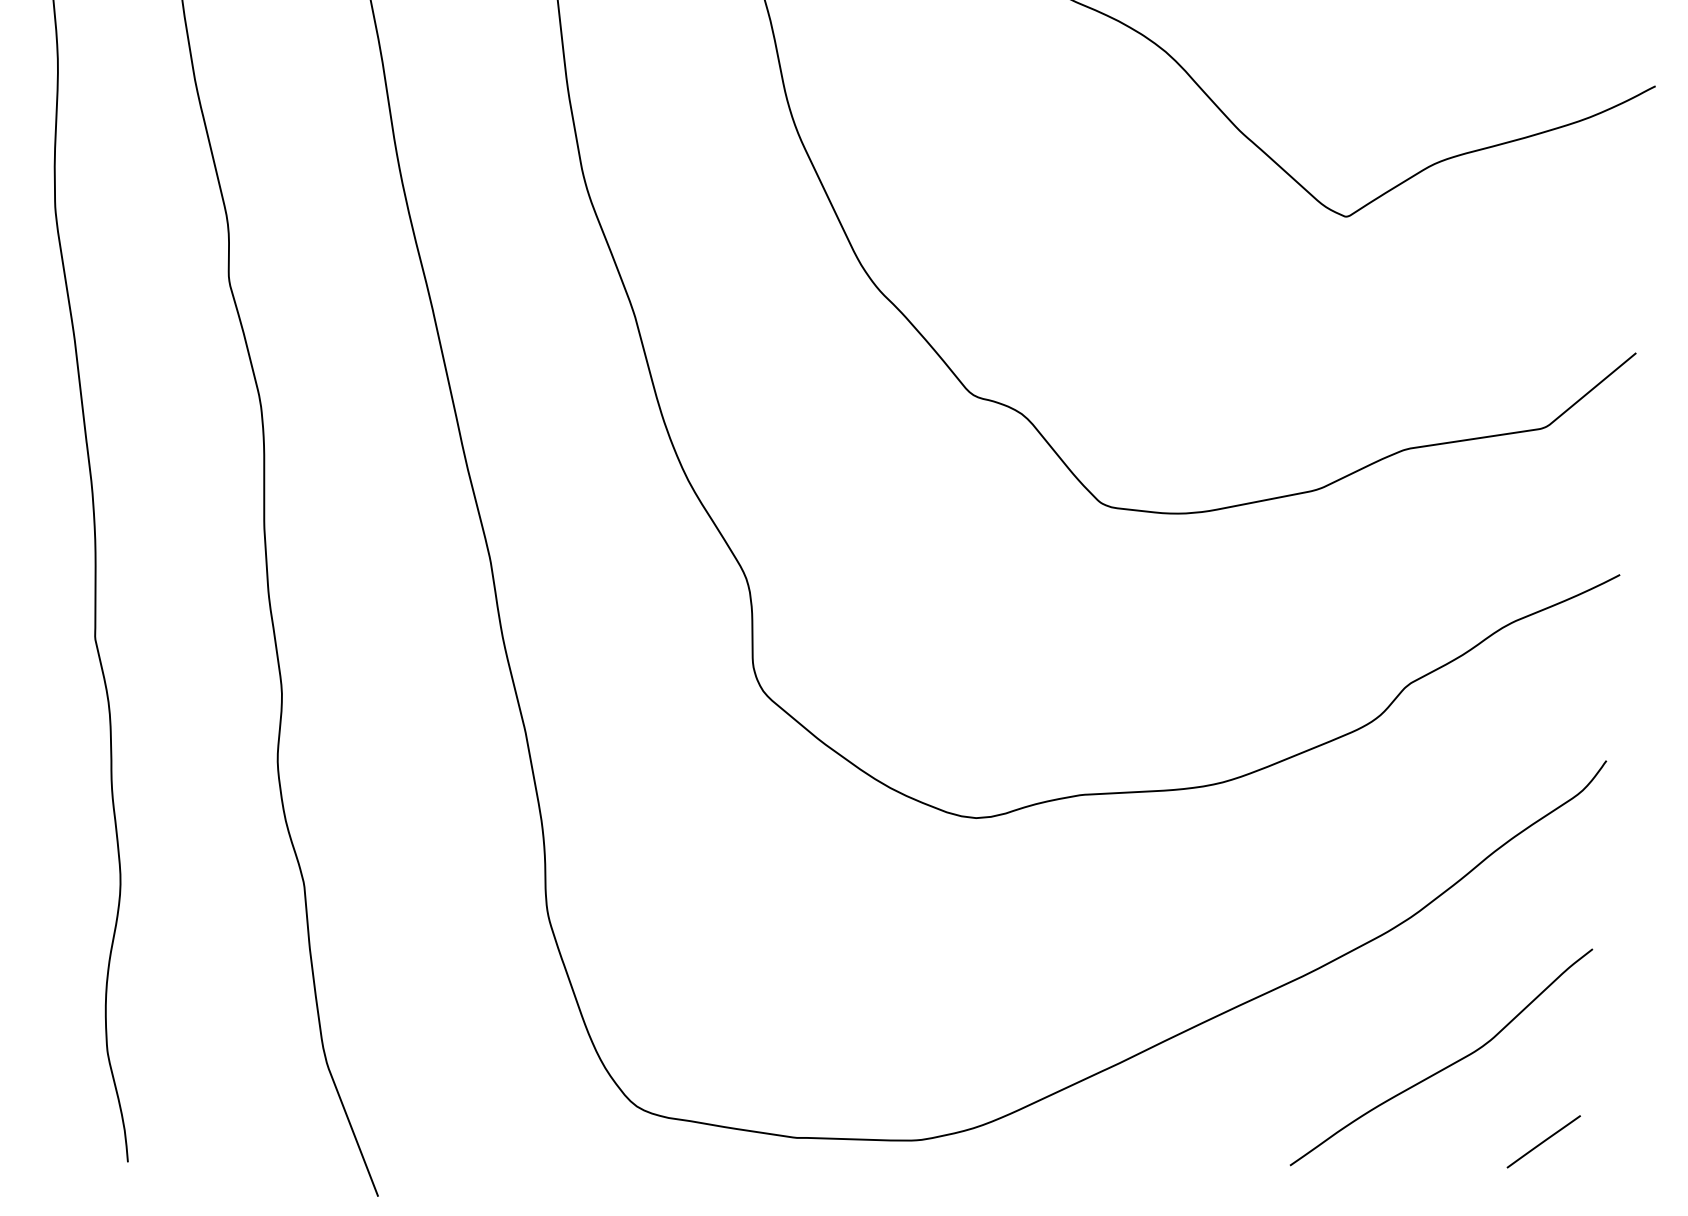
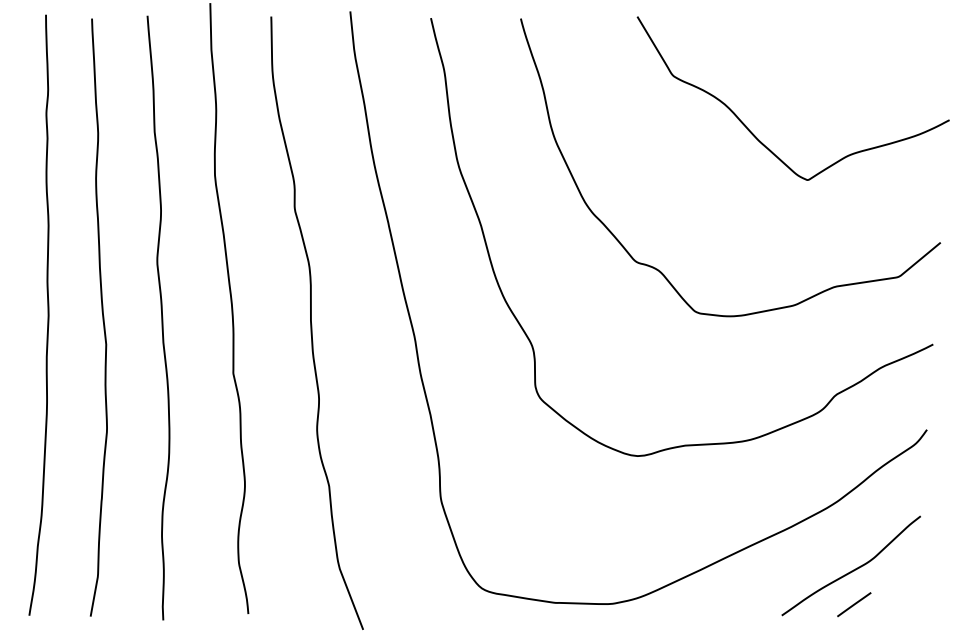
line: (1544, 1141) -> (854, 604), moved

